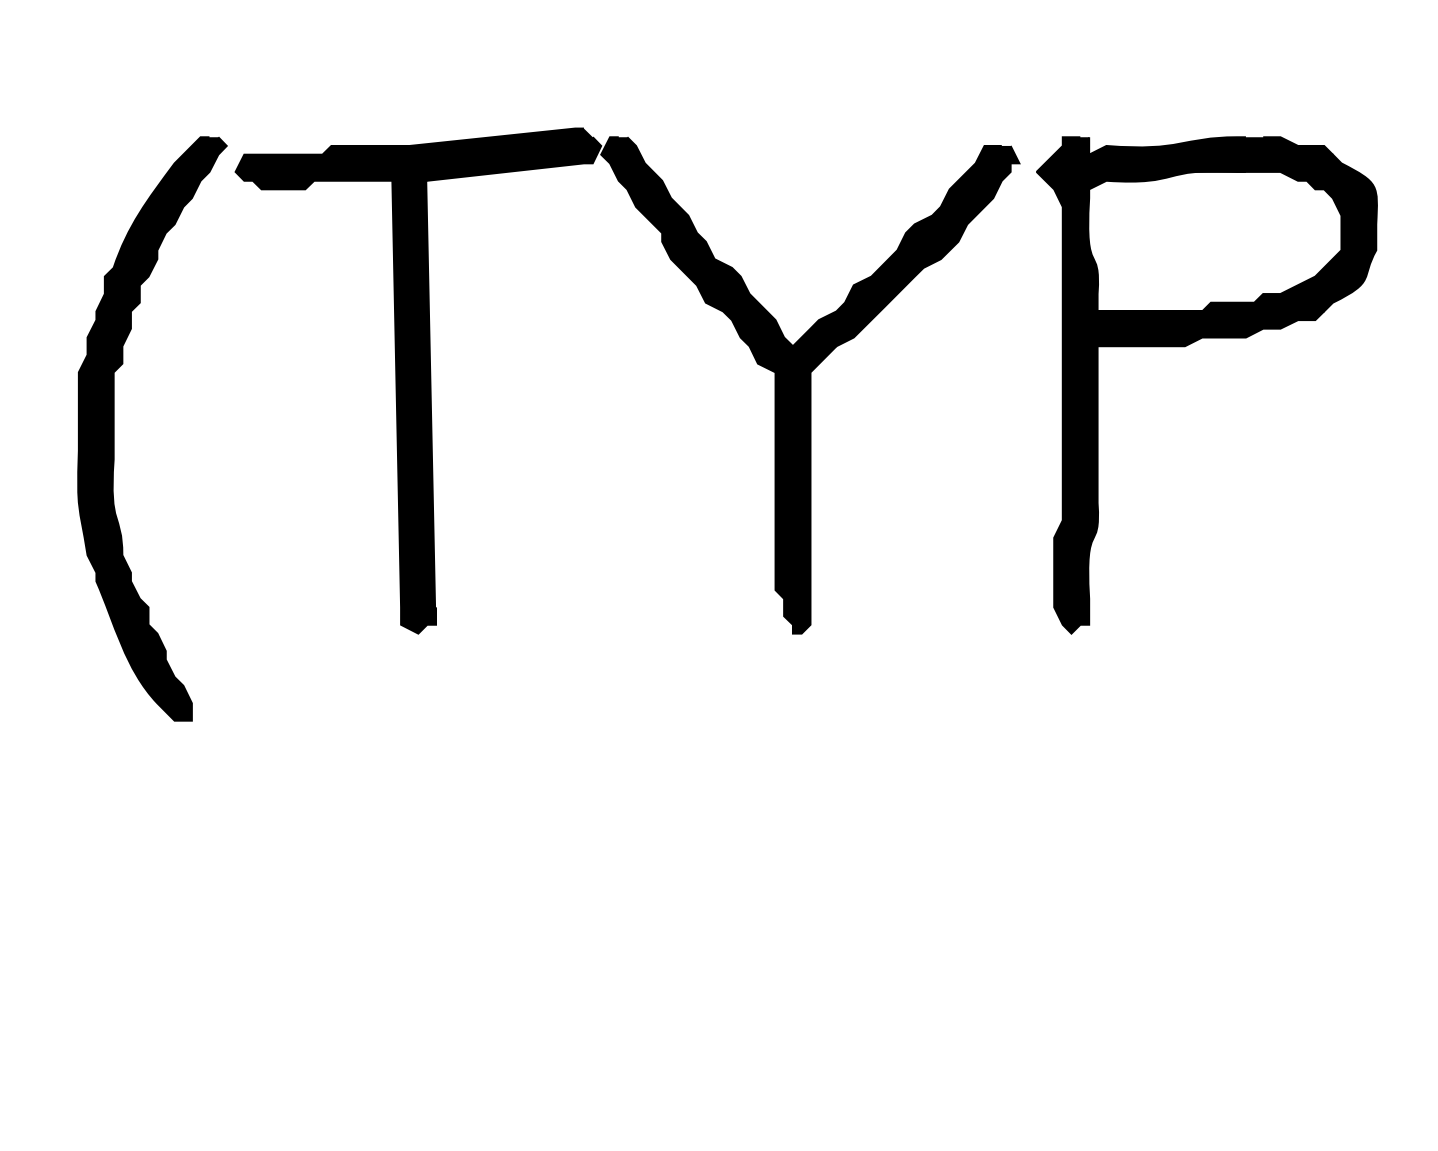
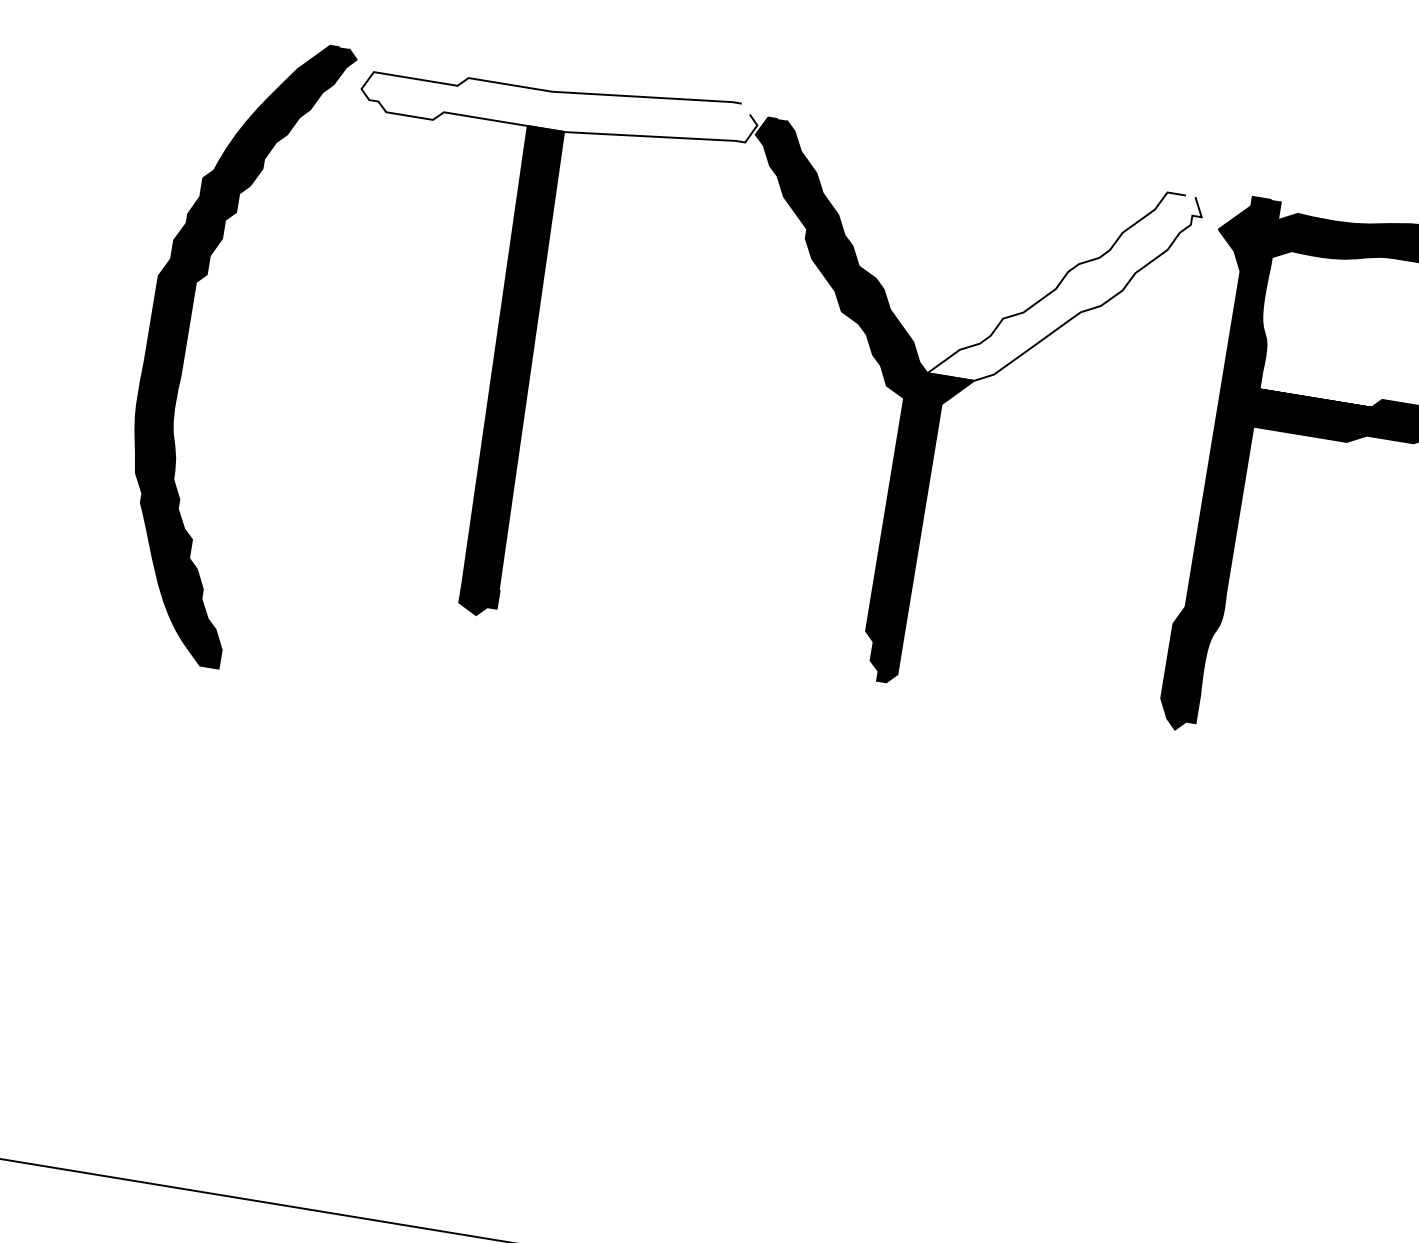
fill: (418, 158) -> (559, 106), removed
fill: (905, 245) -> (1065, 285), removed

